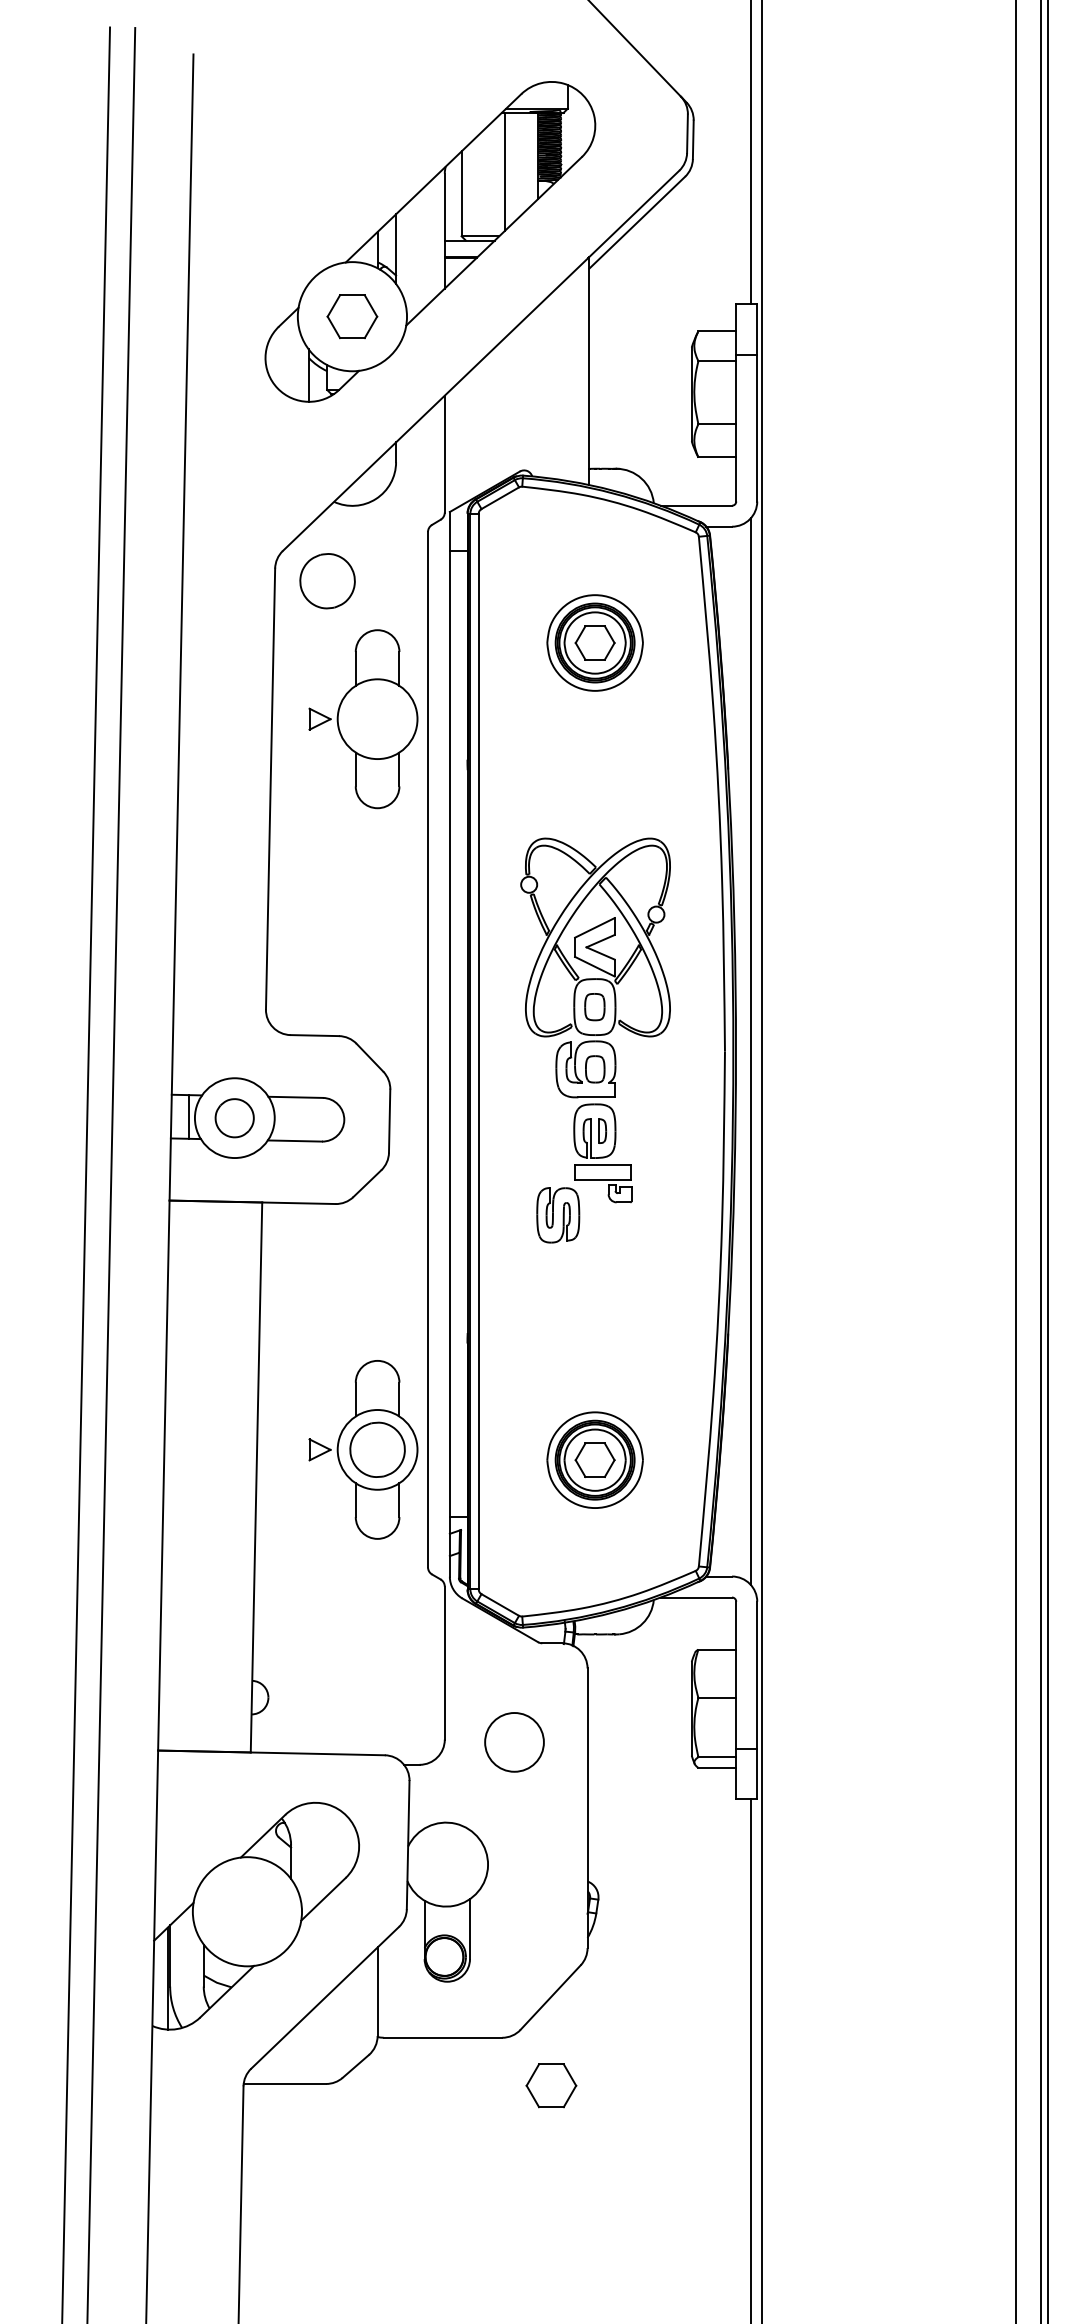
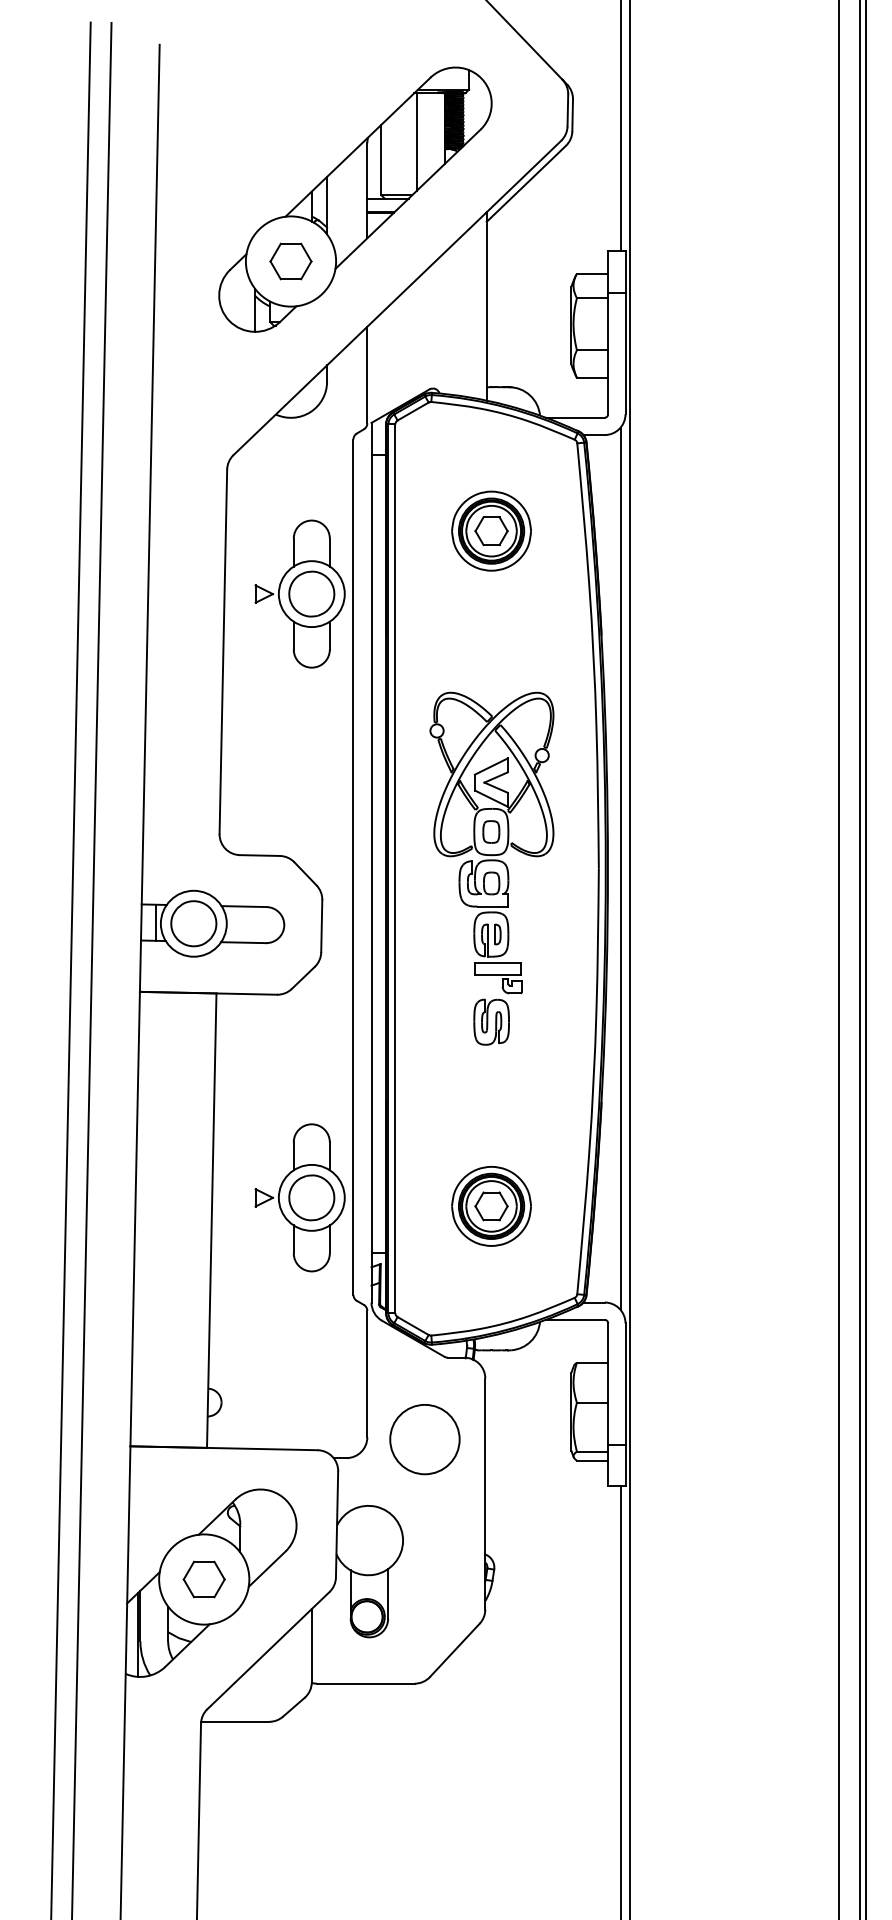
part: (327, 581) -> (311, 594), moved
part: (234, 1118) -> (193, 924), size x1.43
part: (558, 1215) -> (491, 1022), moved
circle: (514, 1742) -> (424, 1439), size x1.43
part: (551, 2085) -> (204, 1579), moved

